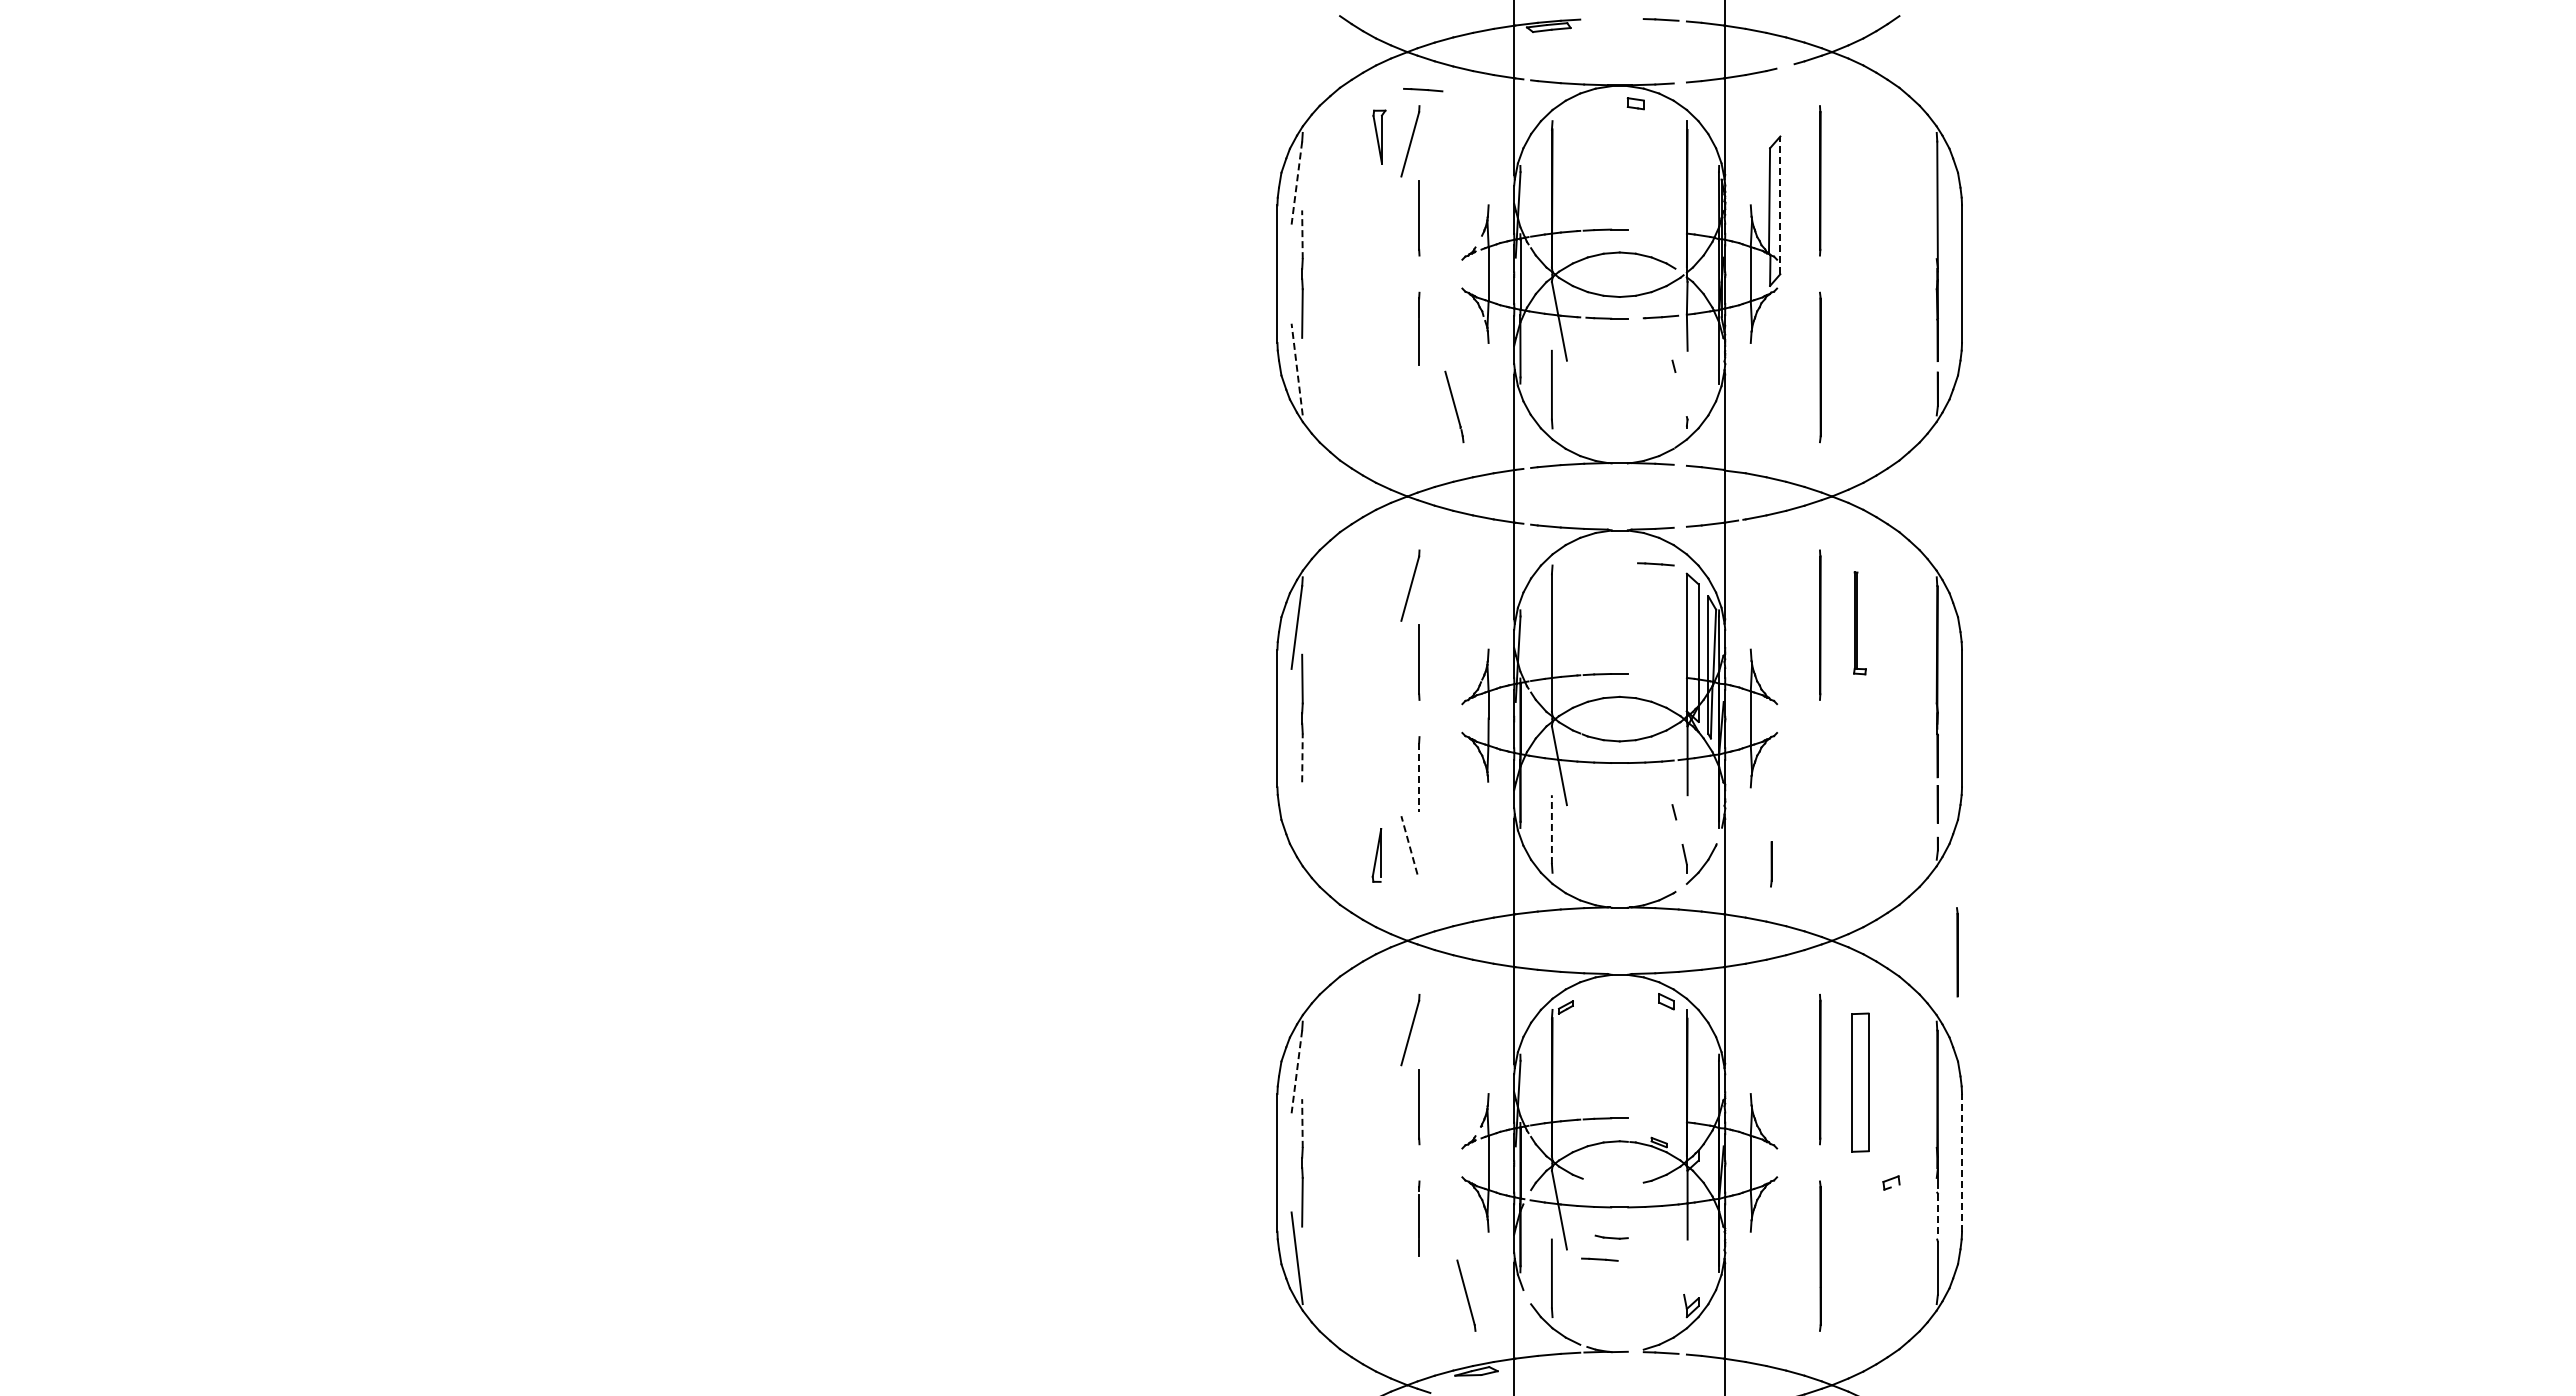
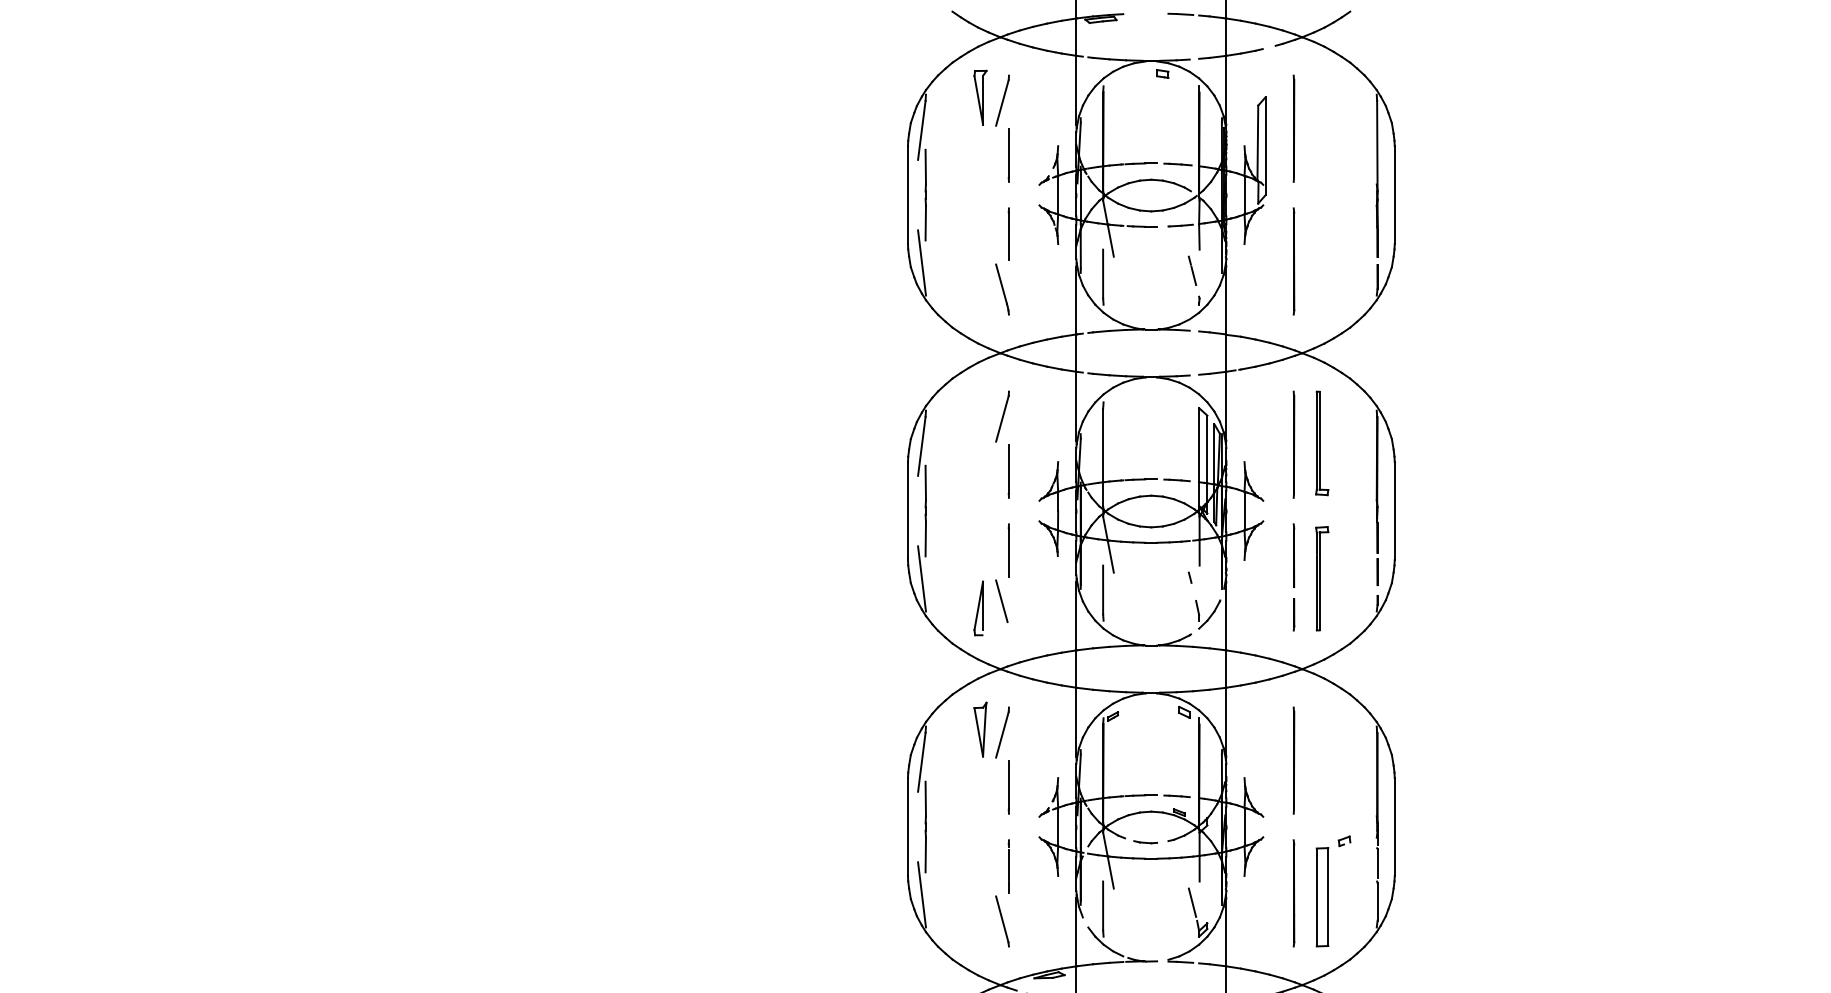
line: (1423, 90) -> (1178, 164), moved
part: (1379, 136) -> (980, 97), size x1.43
line: (1296, 183) -> (921, 130), dashed -> solid
line: (1780, 205) -> (1265, 146), dashed -> solid
line: (1302, 234) -> (925, 166), dashed -> solid
line: (1297, 369) -> (922, 262), dashed -> solid
line: (1679, 387) -> (1193, 275), added
part: (1454, 406) -> (1002, 289), moved
line: (1655, 564) -> (1176, 480), moved
part: (1859, 623) -> (1321, 443), size x1.43
line: (1302, 757) -> (925, 538), dashed -> solid
line: (1419, 777) -> (1008, 553), dashed -> solid
line: (1296, 813) -> (921, 578), added
part: (1859, 813) -> (1321, 578), added
line: (1551, 829) -> (1102, 589), dashed -> solid
line: (1409, 844) -> (1001, 600), dashed -> solid
part: (1376, 855) -> (978, 608), size x1.43
line: (1771, 864) -> (1294, 614), moved
line: (1957, 952) -> (1294, 555), moved
part: (1379, 1025) -> (980, 729), added
line: (1296, 1071) -> (921, 762), dashed -> solid
part: (1860, 1082) -> (1322, 897), moved
line: (1302, 1123) -> (925, 799), dashed -> solid
line: (1962, 1162) -> (1395, 826), dashed -> solid
line: (1937, 1213) -> (1377, 863), dashed -> solid
part: (1611, 1236) -> (1145, 841), moved
line: (1599, 1259) -> (1176, 796), moved
line: (1677, 1269) -> (1192, 902), added
line: (1466, 1295) -> (1002, 921), moved

